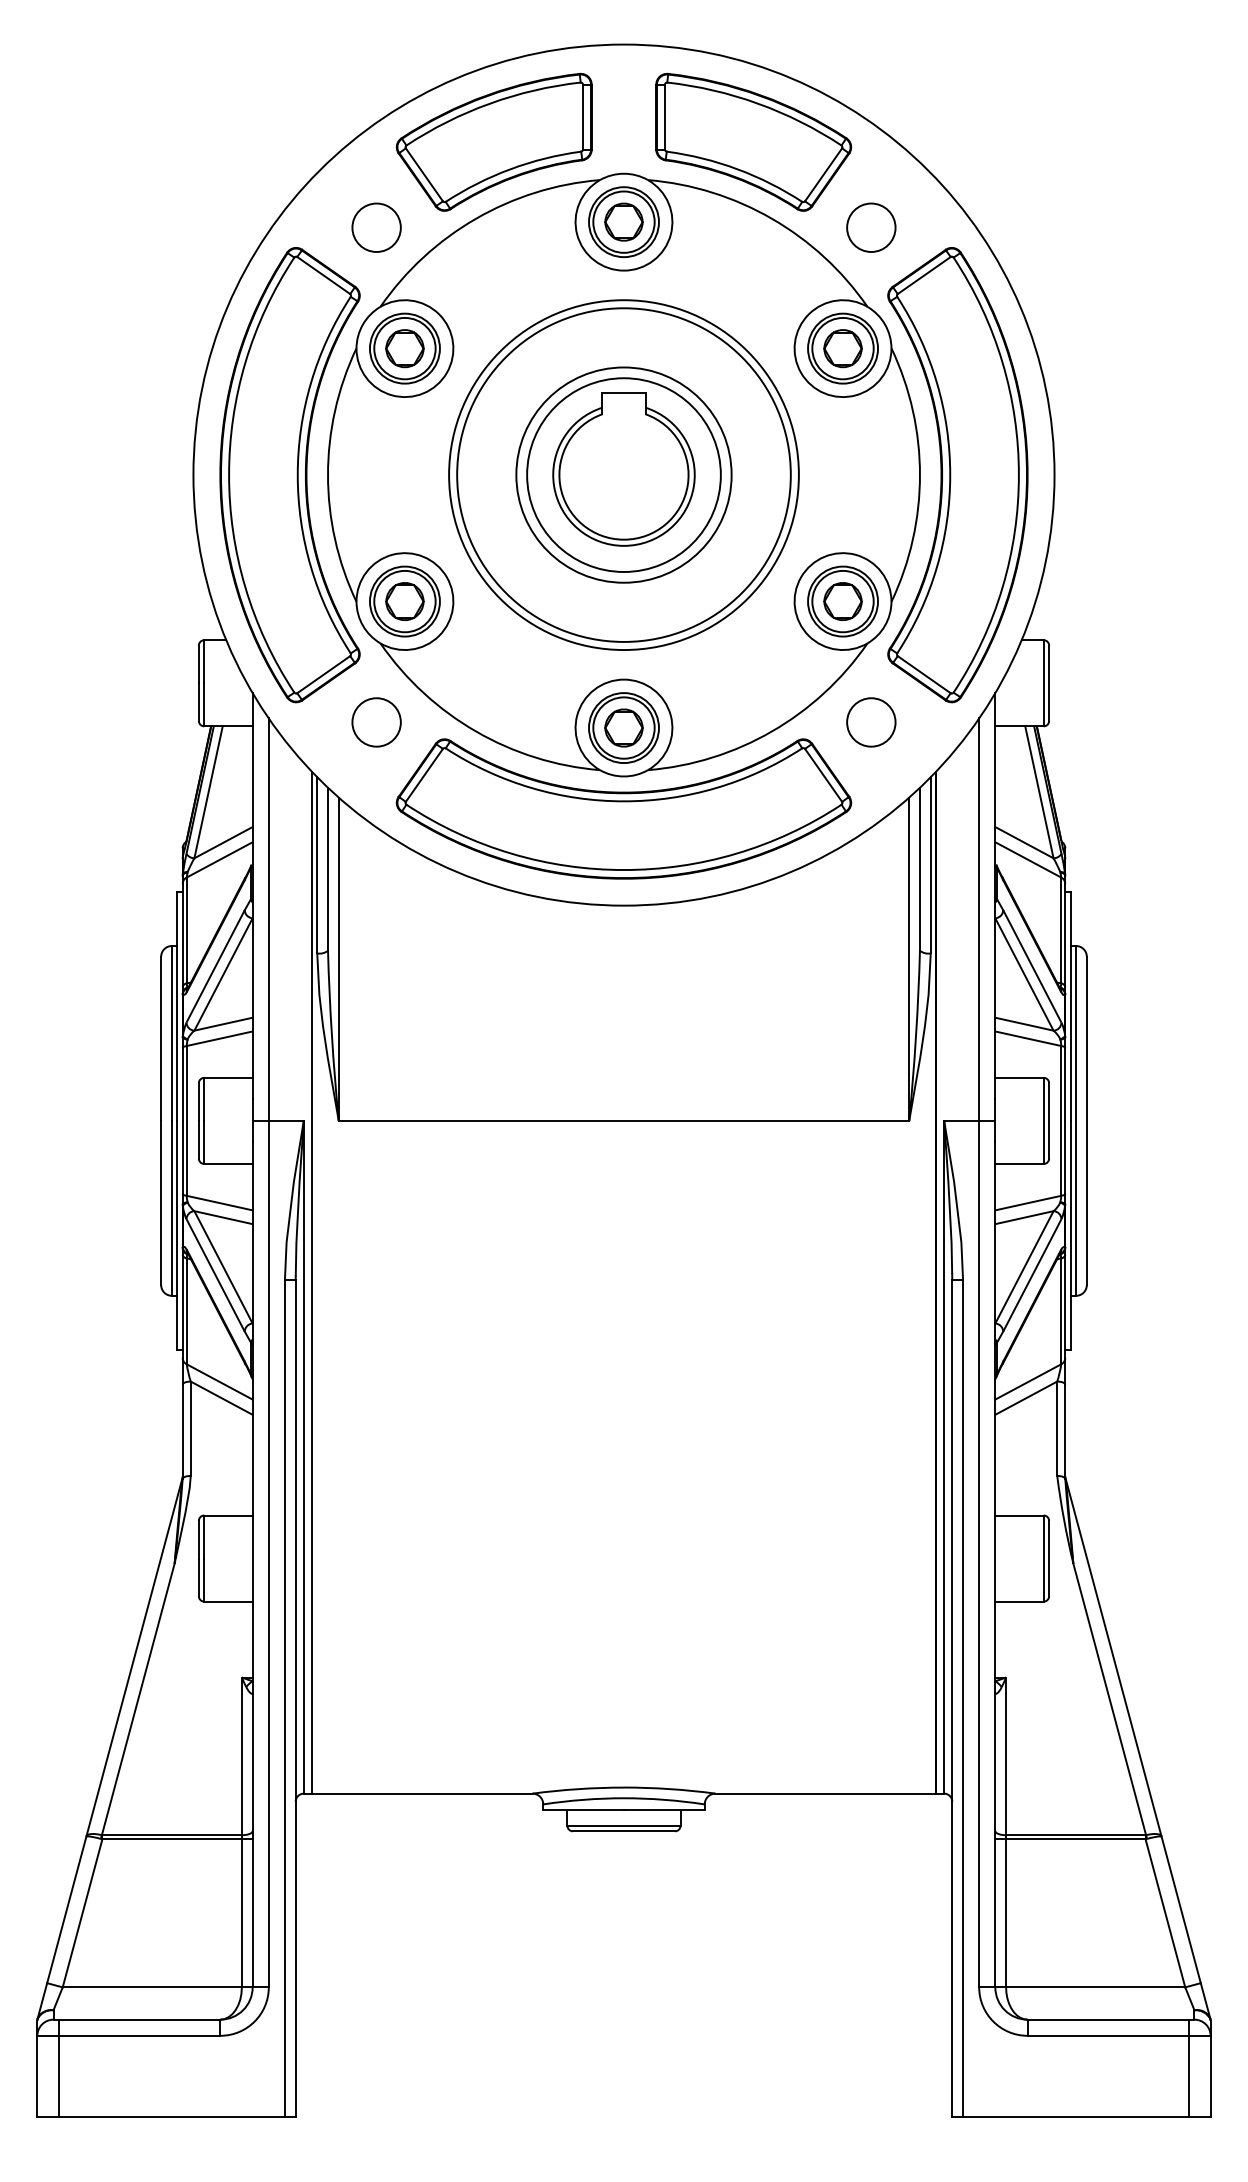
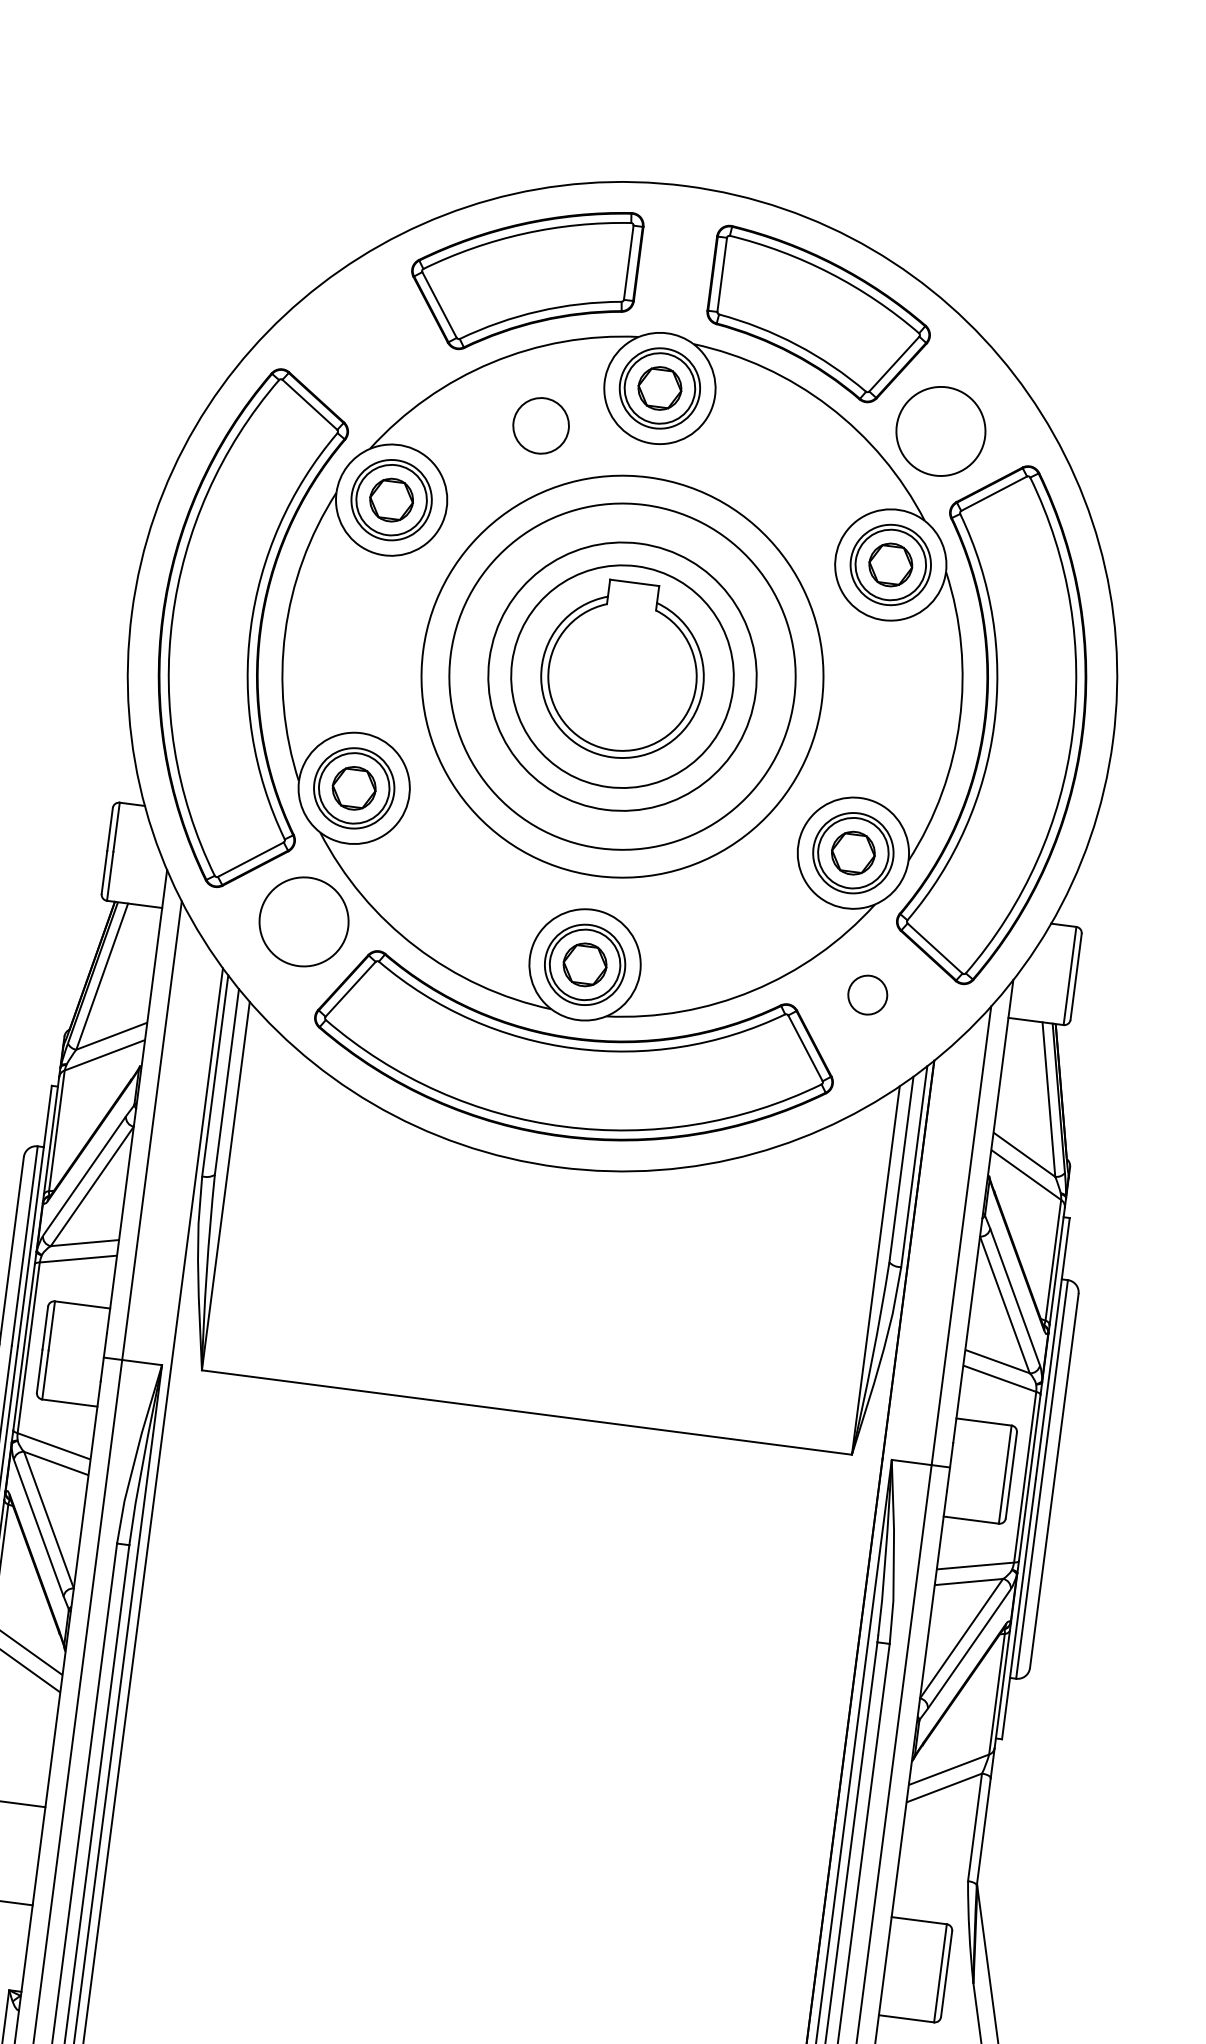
circle: (376, 227) -> (541, 425), moved
circle: (871, 227) -> (941, 431), size x1.6
circle: (623, 474) -> (622, 675), size x0.7
circle: (623, 474) -> (622, 675), size x1.4
circle: (376, 722) -> (303, 921), size x1.6
circle: (871, 722) -> (867, 995), size x0.7

